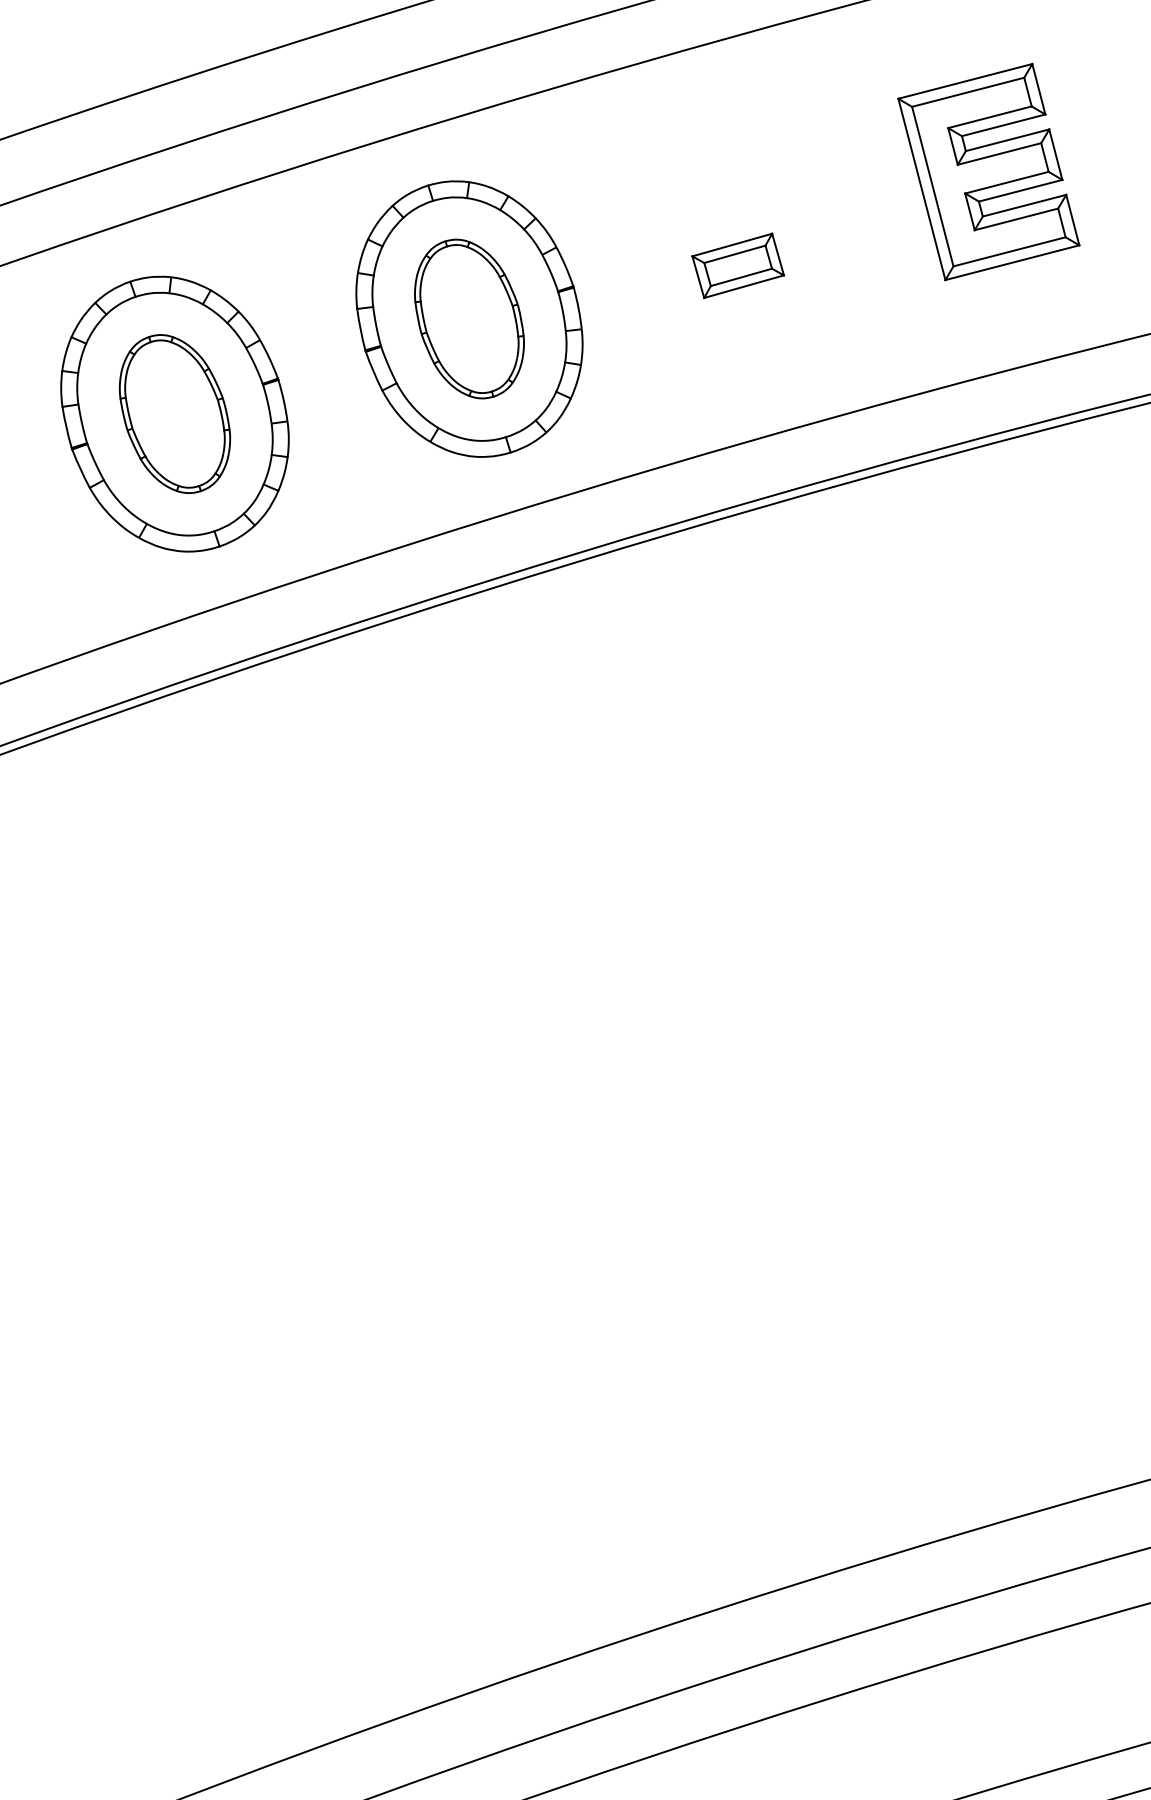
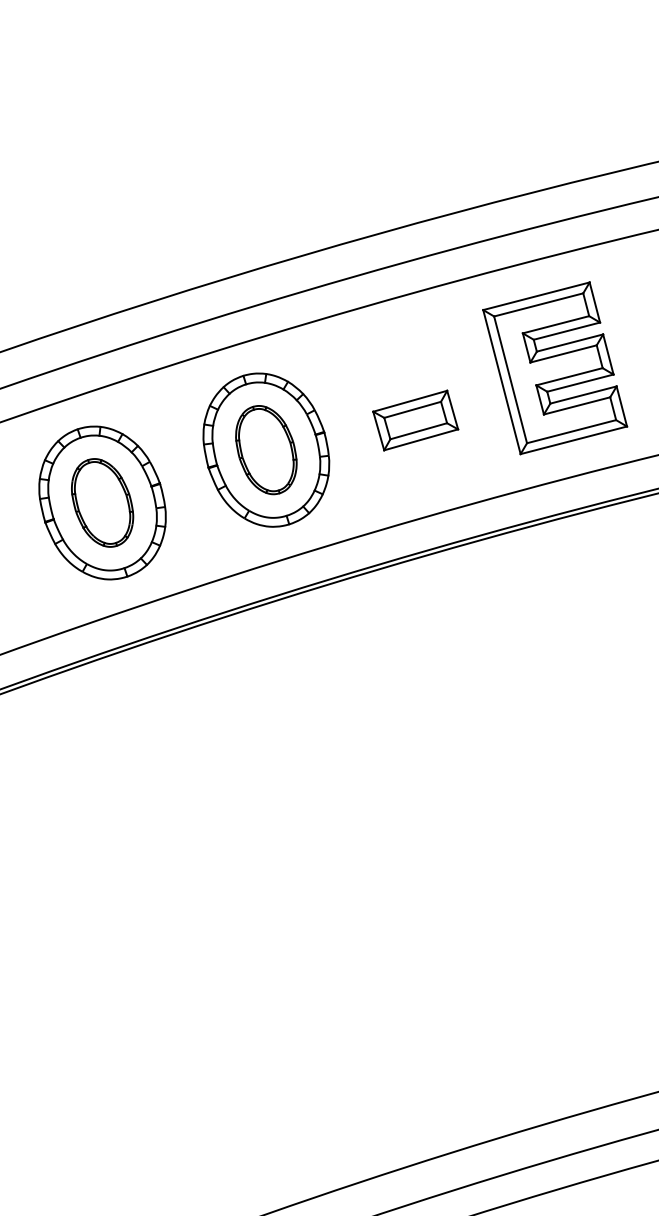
part: (989, 172) -> (555, 368), size x1.43
part: (737, 265) -> (415, 420), size x1.67

